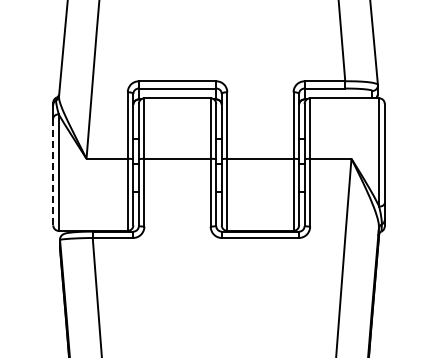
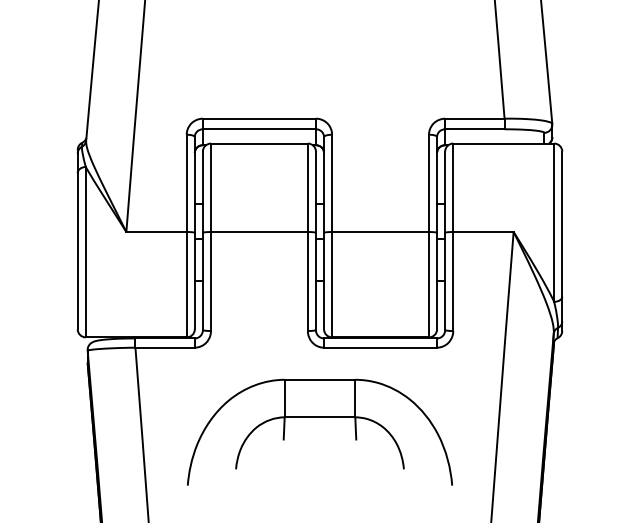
line: (53, 171) -> (78, 250), dashed -> solid
part: (218, 286) -> (319, 418), added

